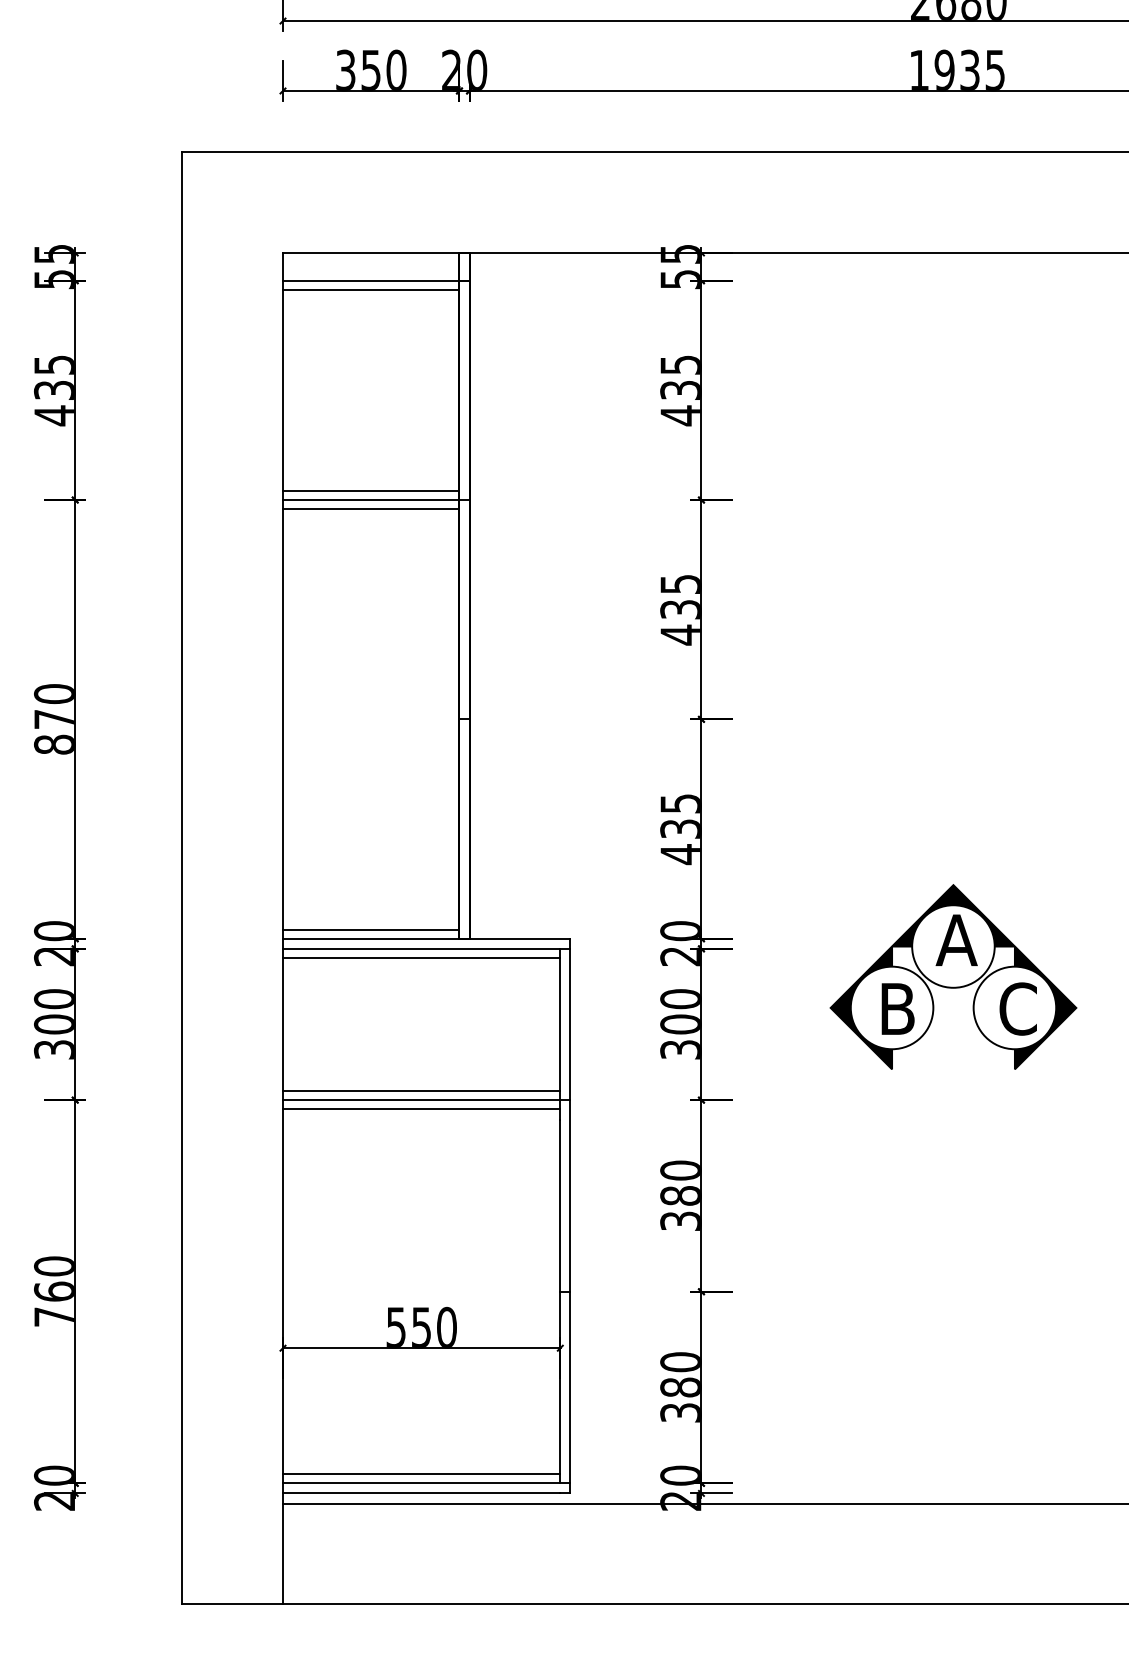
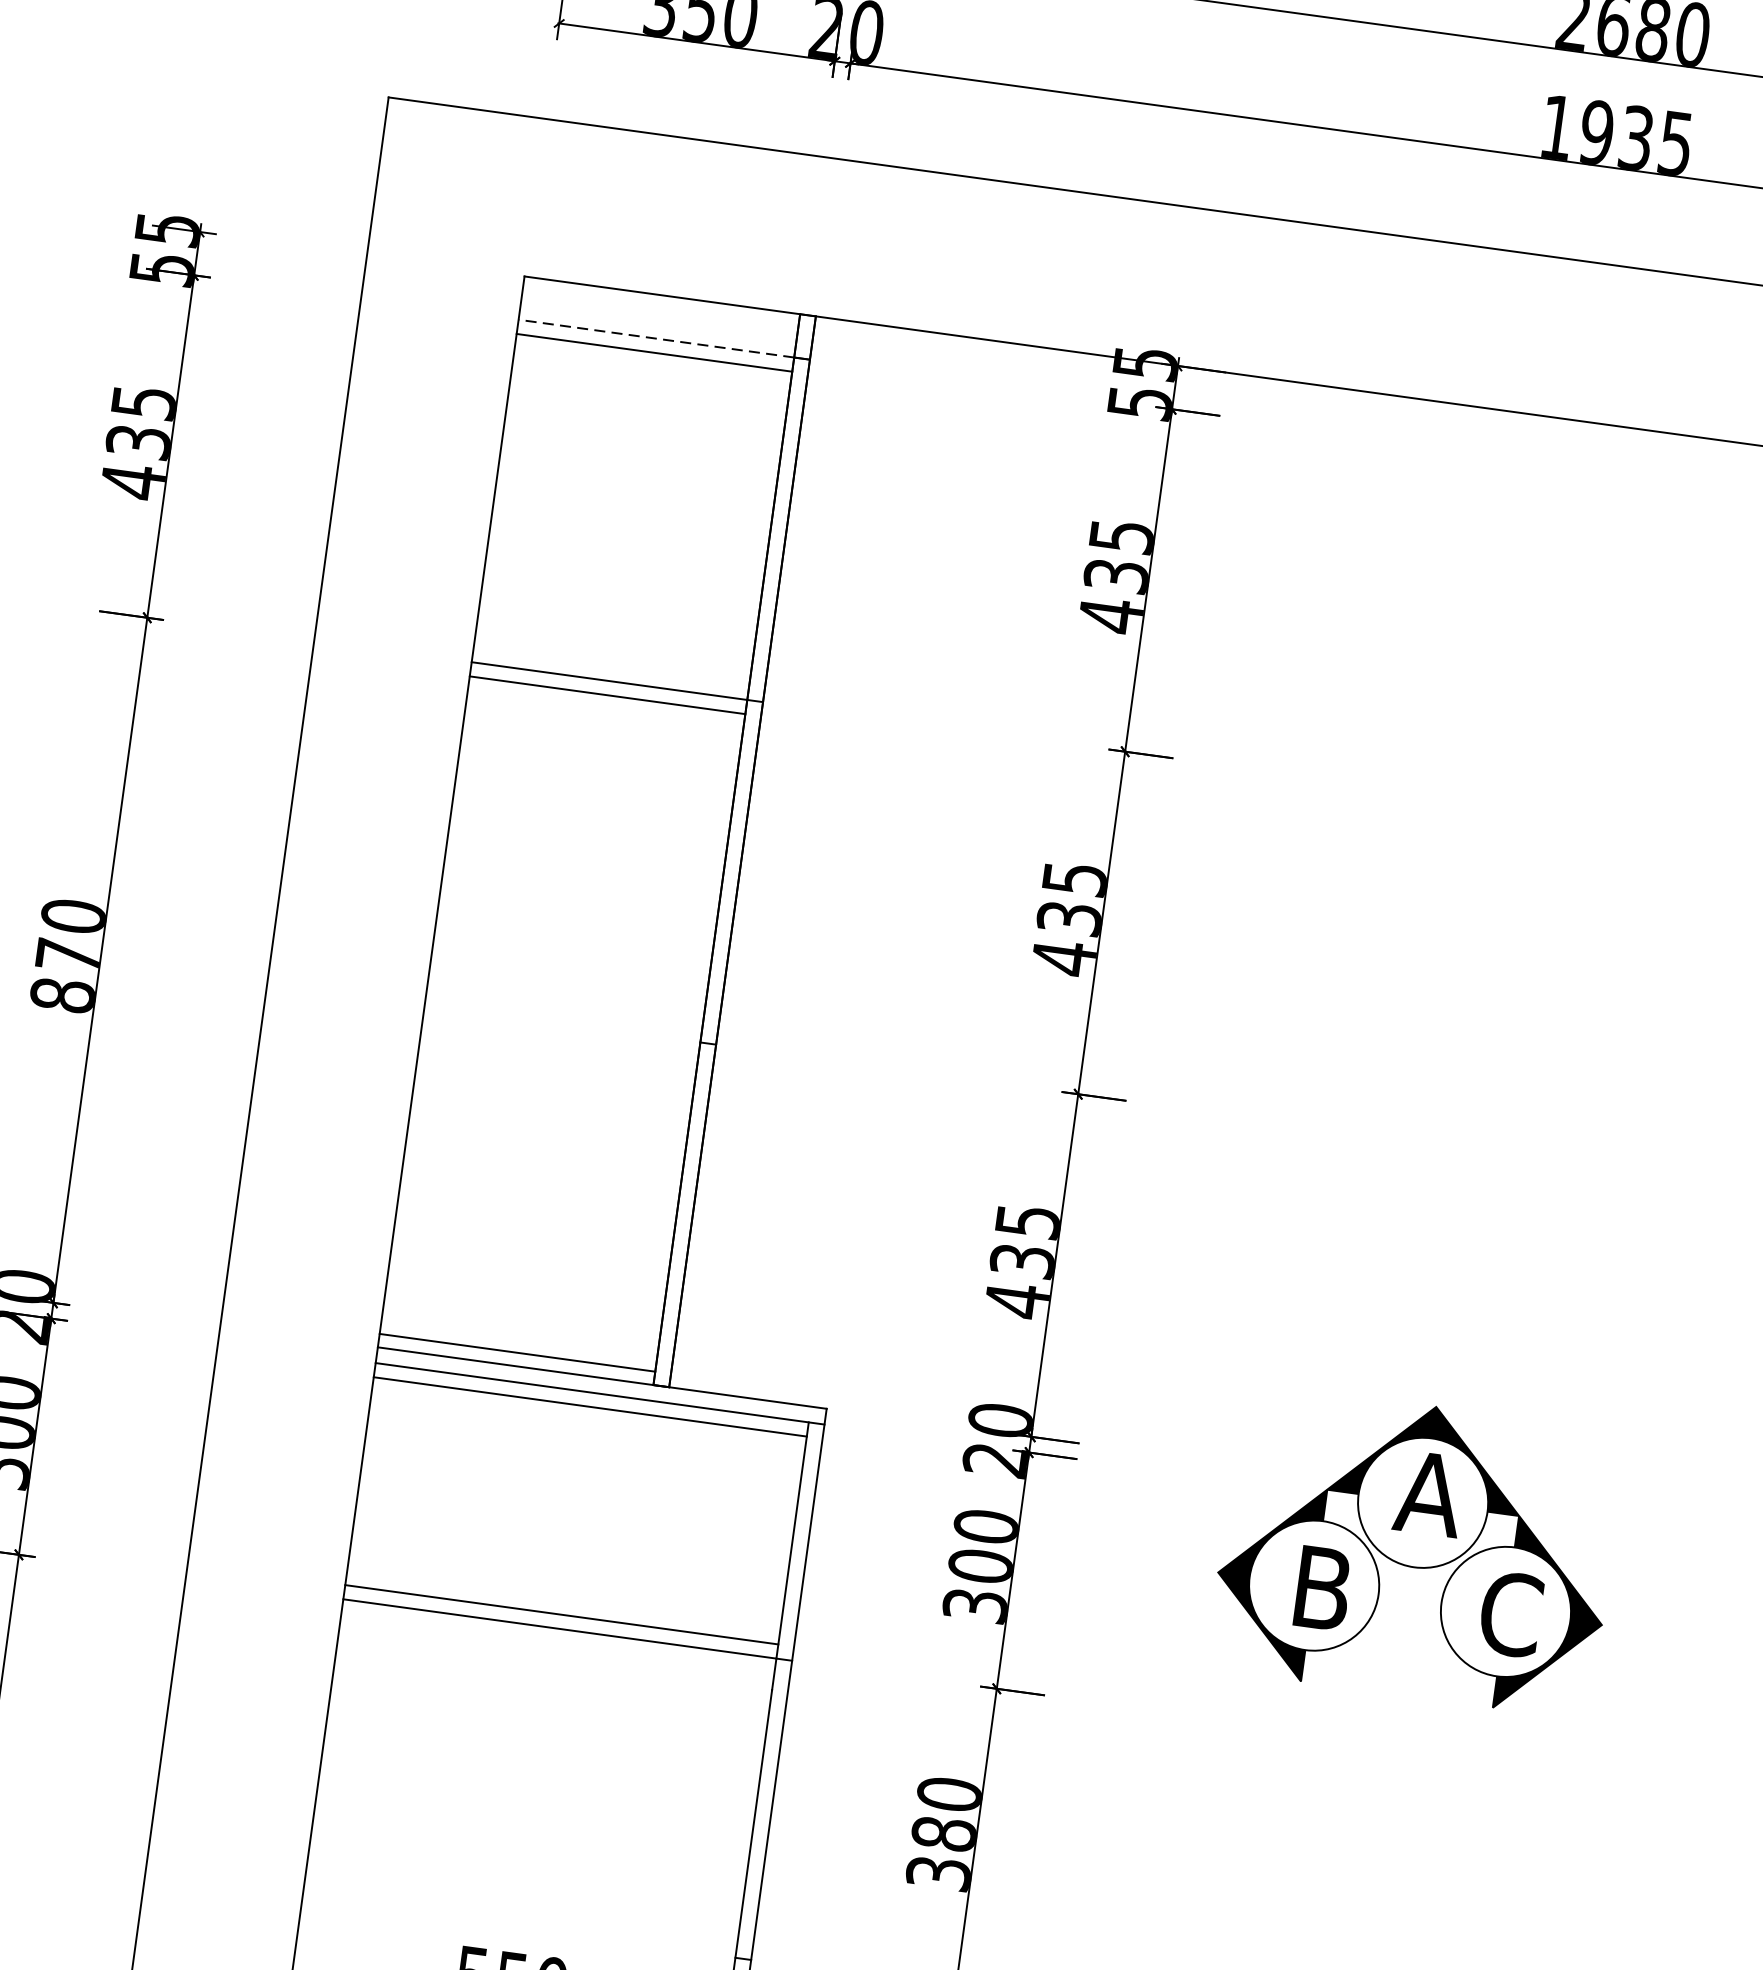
line: (370, 280) -> (655, 338), solid -> dashed
line: (371, 490) -> (611, 666), removed
line: (421, 1109) -> (557, 1643), removed

